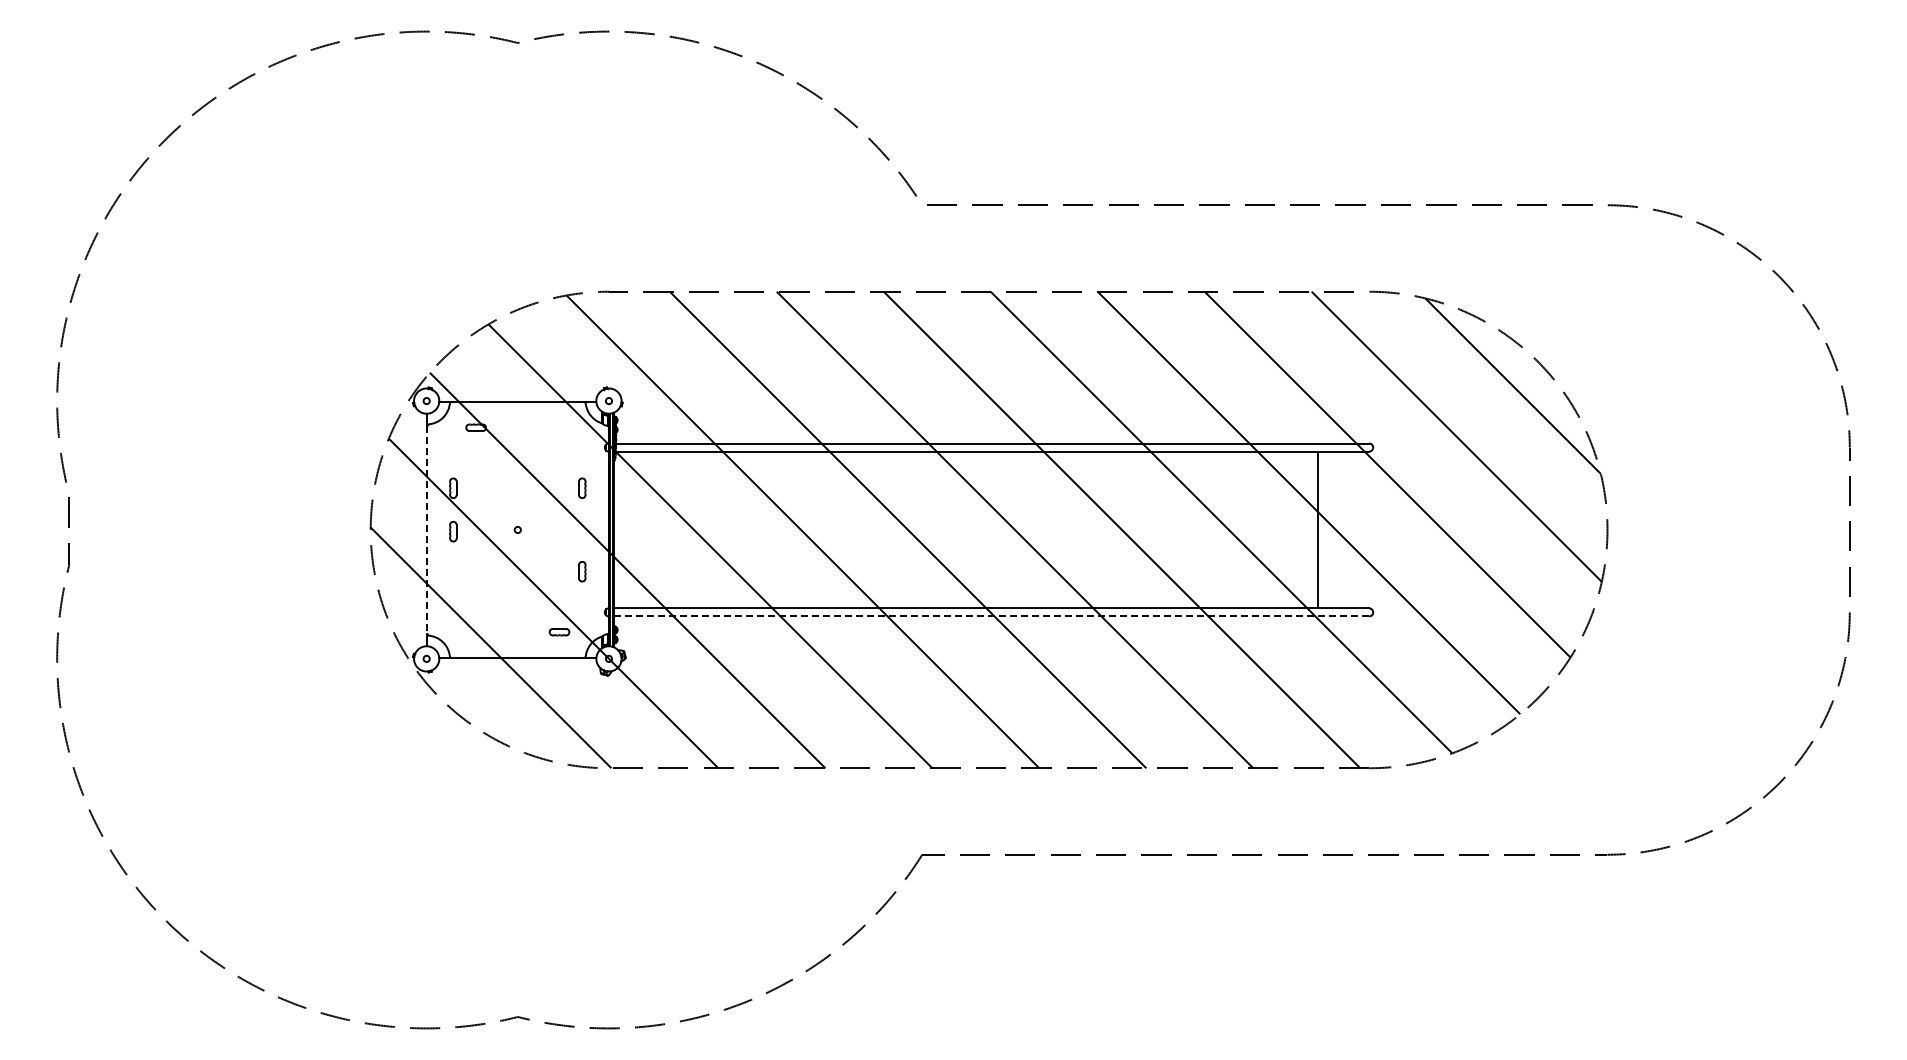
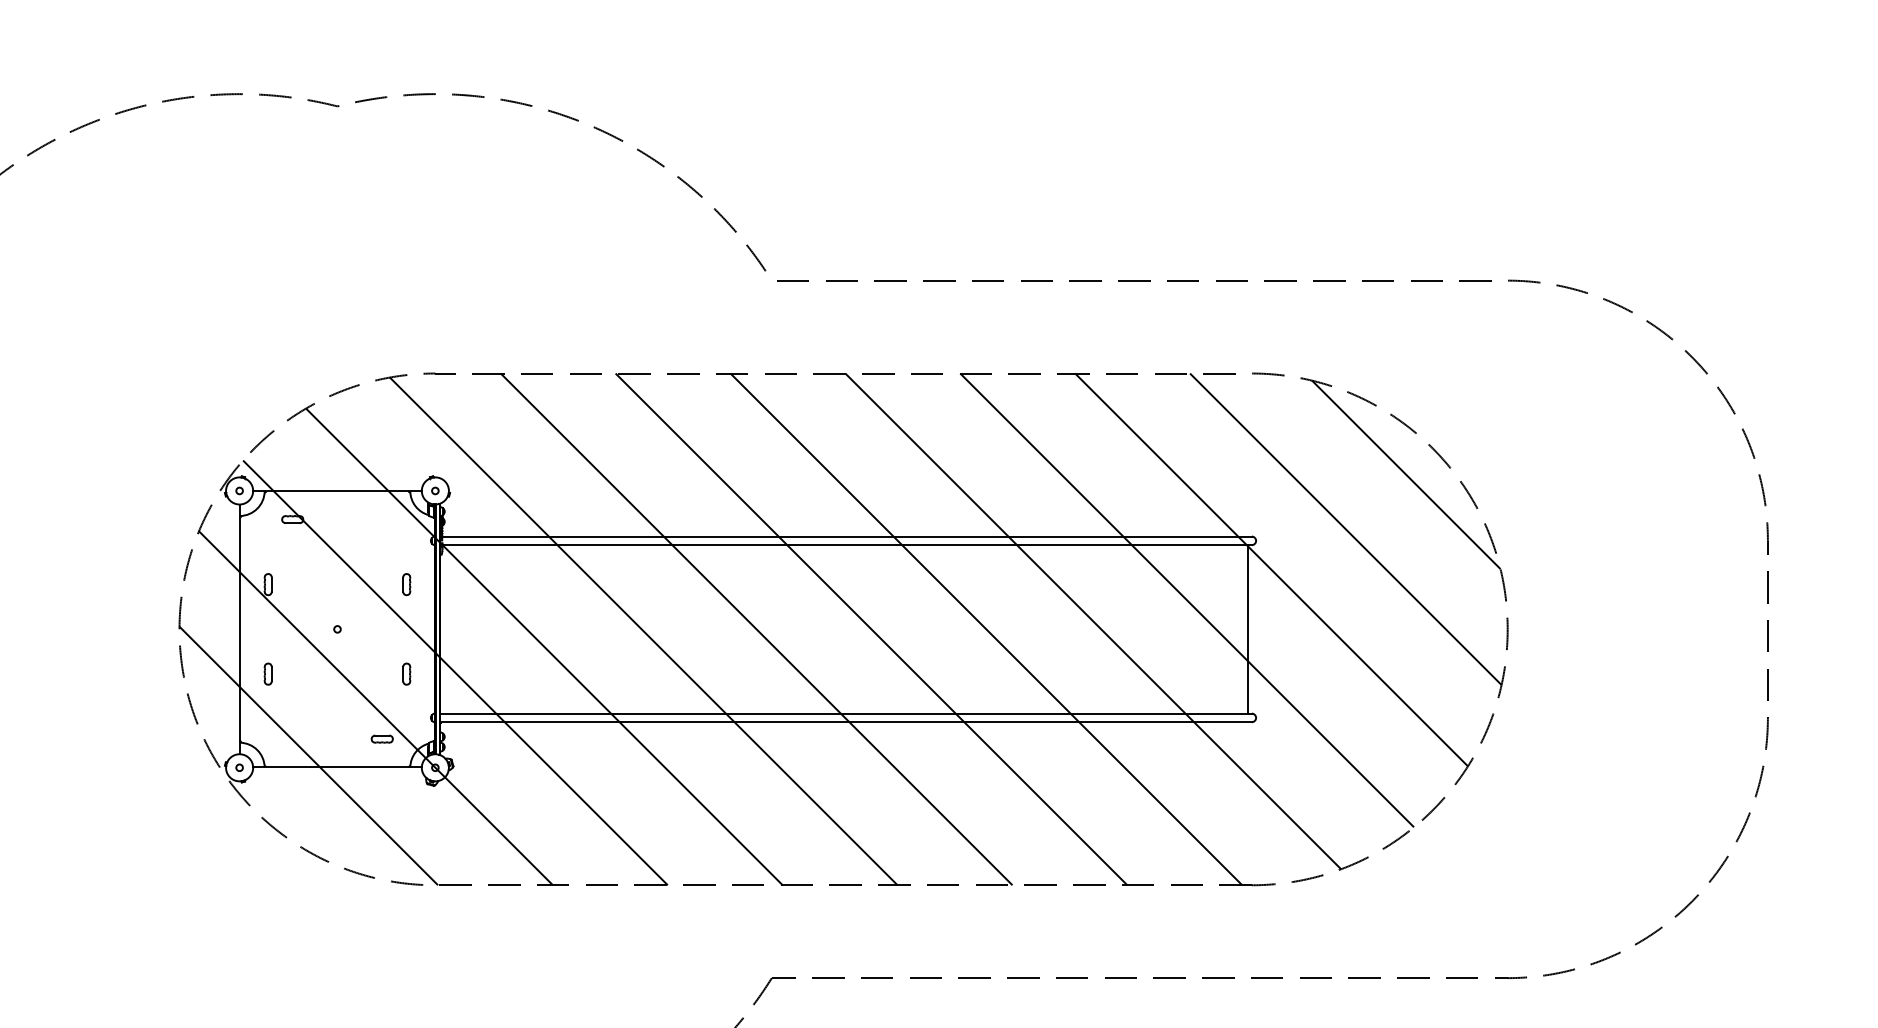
line: (1318, 529) -> (1247, 628), moved
line: (427, 530) -> (240, 629), dashed -> solid
part: (453, 531) -> (268, 673), moved
line: (991, 616) -> (846, 722), dashed -> solid

